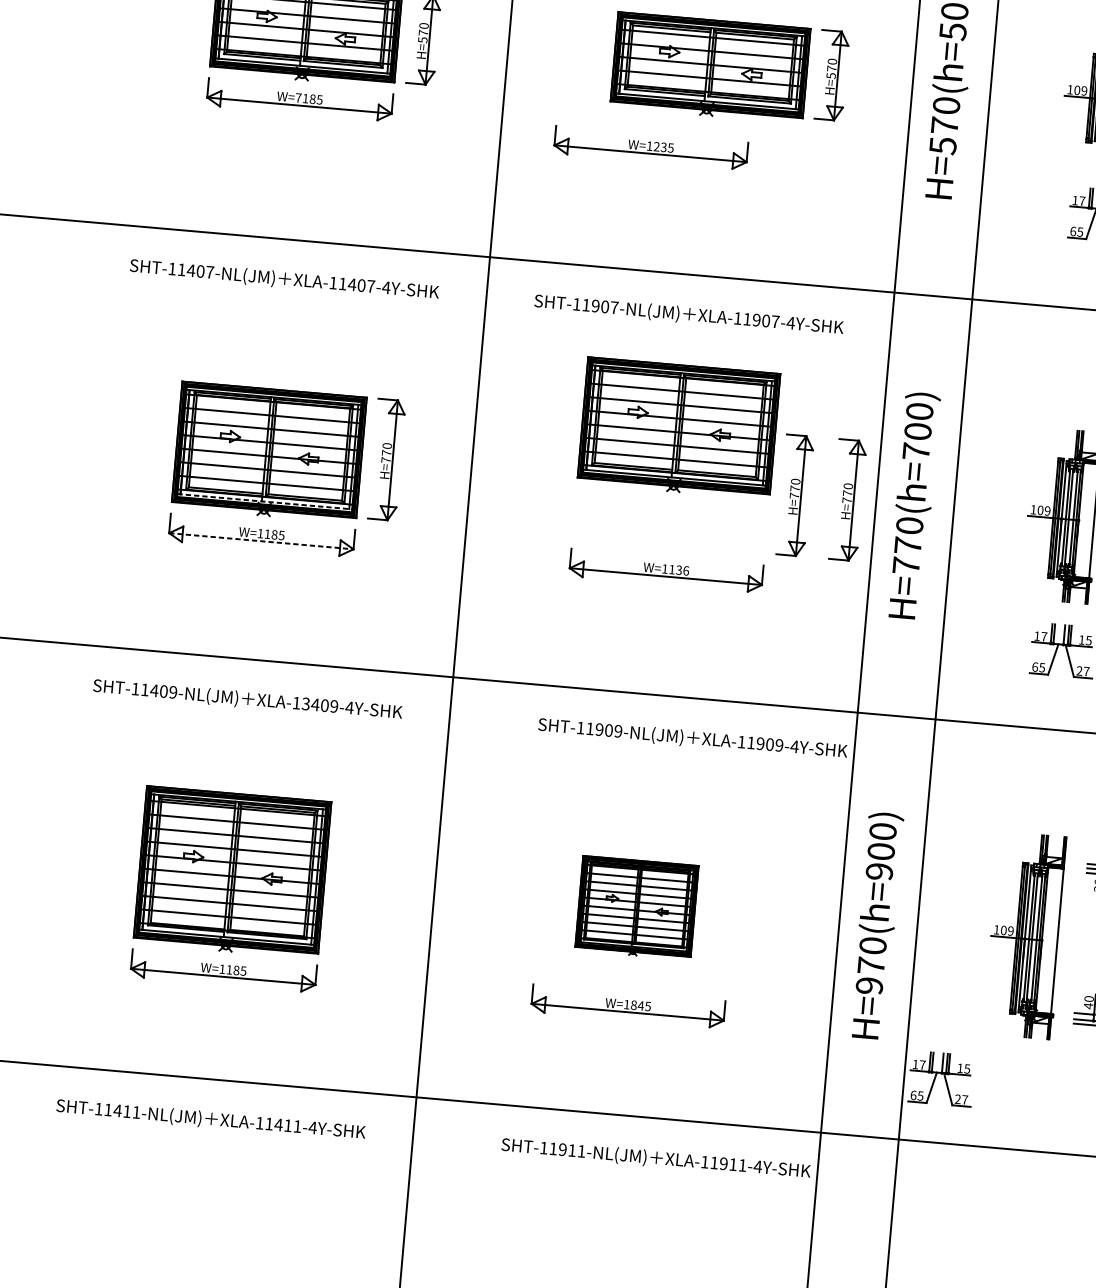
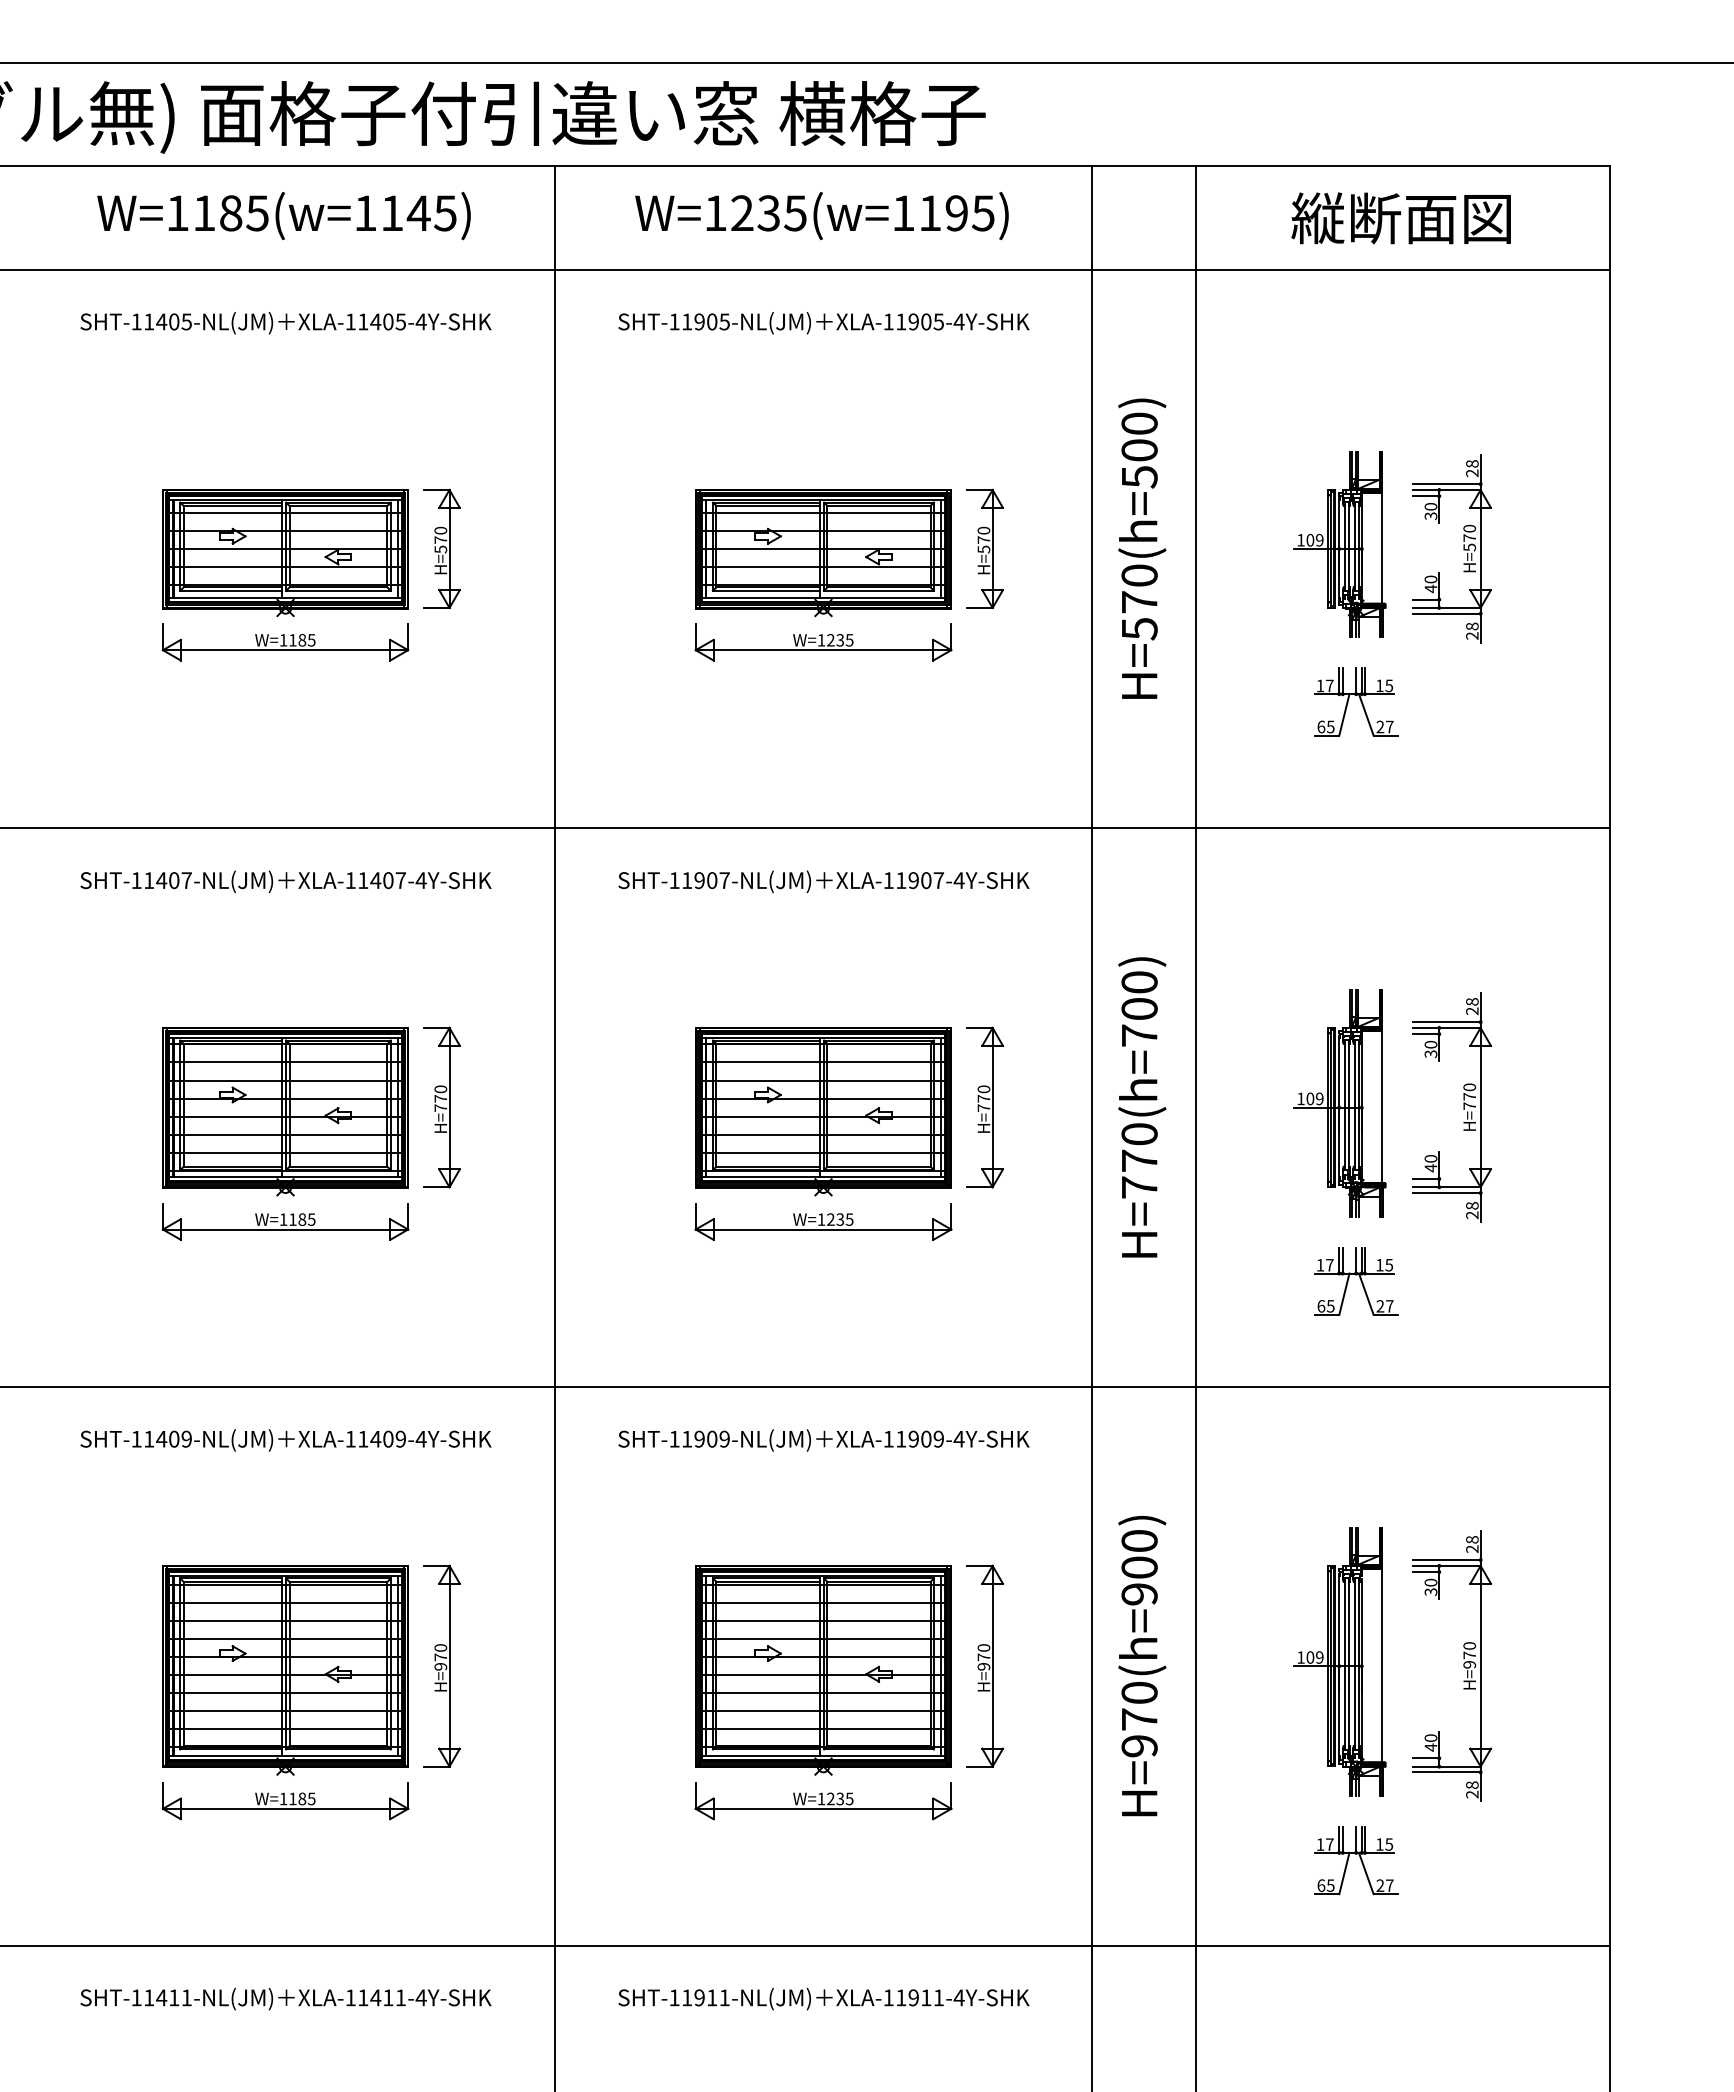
text: (298, 98) -> (283, 640), W=7185 -> W=1185
part: (651, 147) -> (823, 642), moved
part: (678, 428) -> (823, 1111), moved
part: (847, 500) -> (1054, 1107), removed
line: (265, 501) -> (286, 1176), dashed -> solid
line: (261, 541) -> (285, 1229), dashed -> solid
text: (679, 570) -> (840, 1219), W=1136 -> W=1235
text: (306, 703) -> (363, 1438), XLA-13409-4Y-SHK -> XLA-11409-4Y-SHK
text: (692, 738) -> (823, 1440), moved
part: (349, 879) -> (441, 1665), added
part: (636, 908) -> (823, 1670), size x1.67
part: (758, 915) -> (984, 1665), added
text: (637, 1005) -> (835, 1798), W=1845 -> W=1235
part: (941, 1078) -> (1356, 1860), moved
text: (655, 1158) -> (823, 1998), moved

